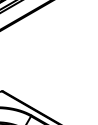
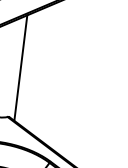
line: (6, 60) -> (21, 68), added

